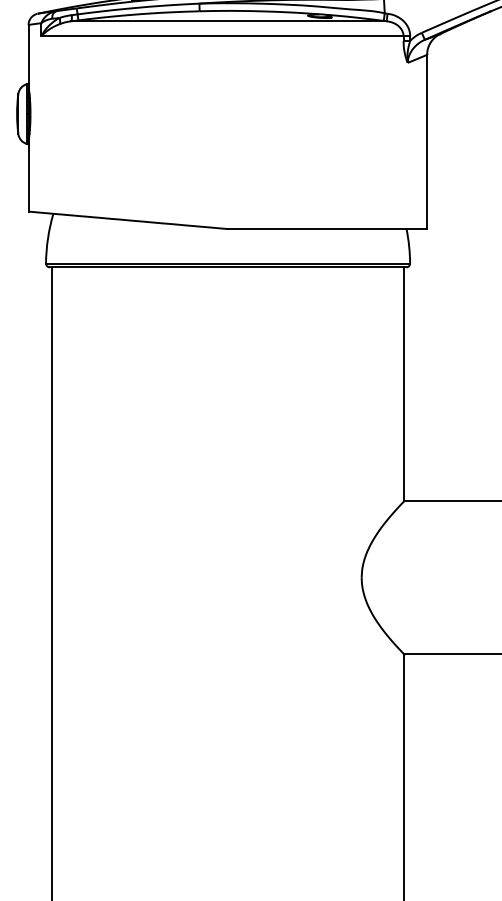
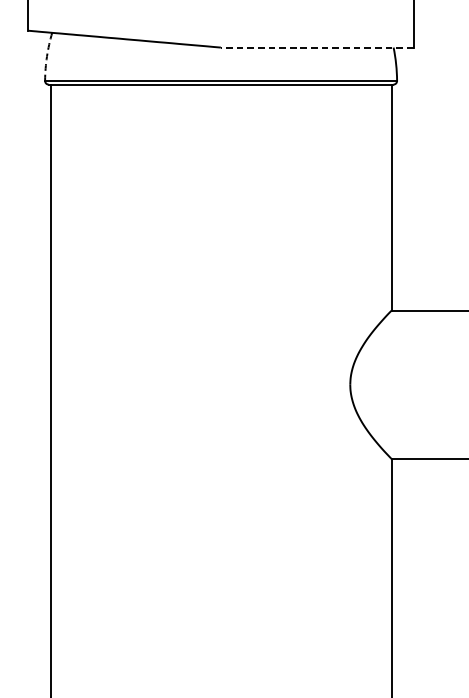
line: (327, 229) -> (317, 48), solid -> dashed
arc: (48, 238) -> (47, 56), solid -> dashed

